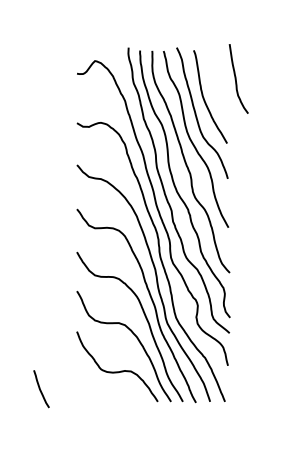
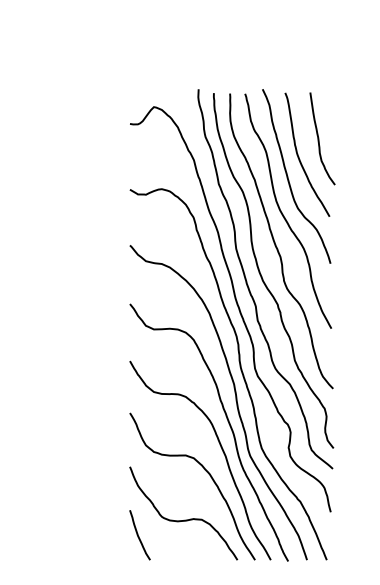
curve: (236, 78) -> (319, 138), moved
curve: (40, 389) -> (138, 535), moved

